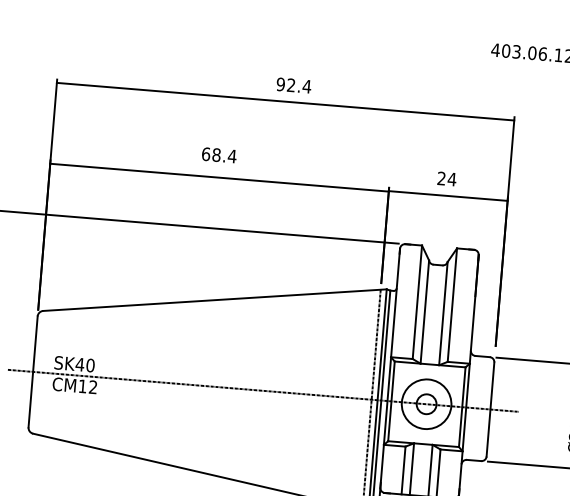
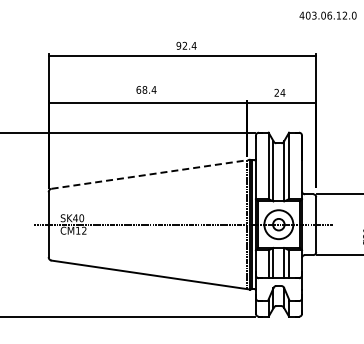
line: (215, 300) -> (151, 174), solid -> dashed

